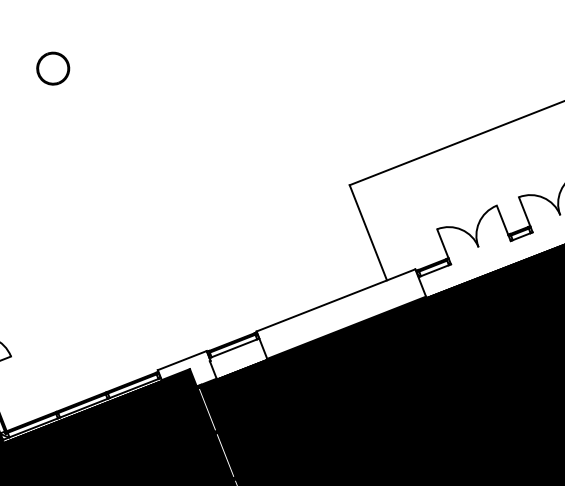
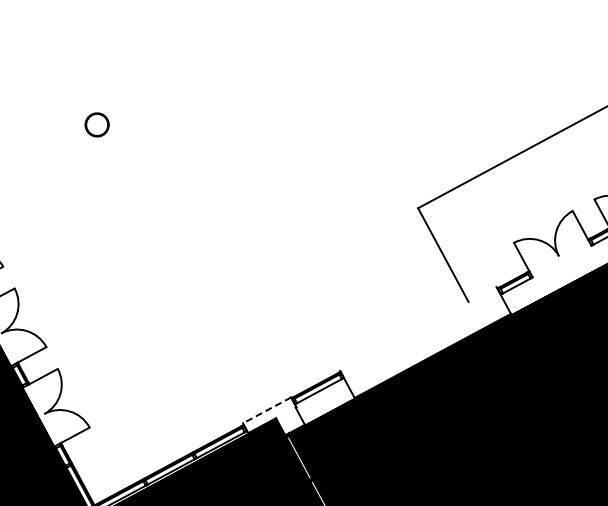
part: (52, 68) -> (96, 124), size x0.7
line: (336, 299) -> (418, 328), removed
line: (181, 360) -> (266, 410), solid -> dashed

